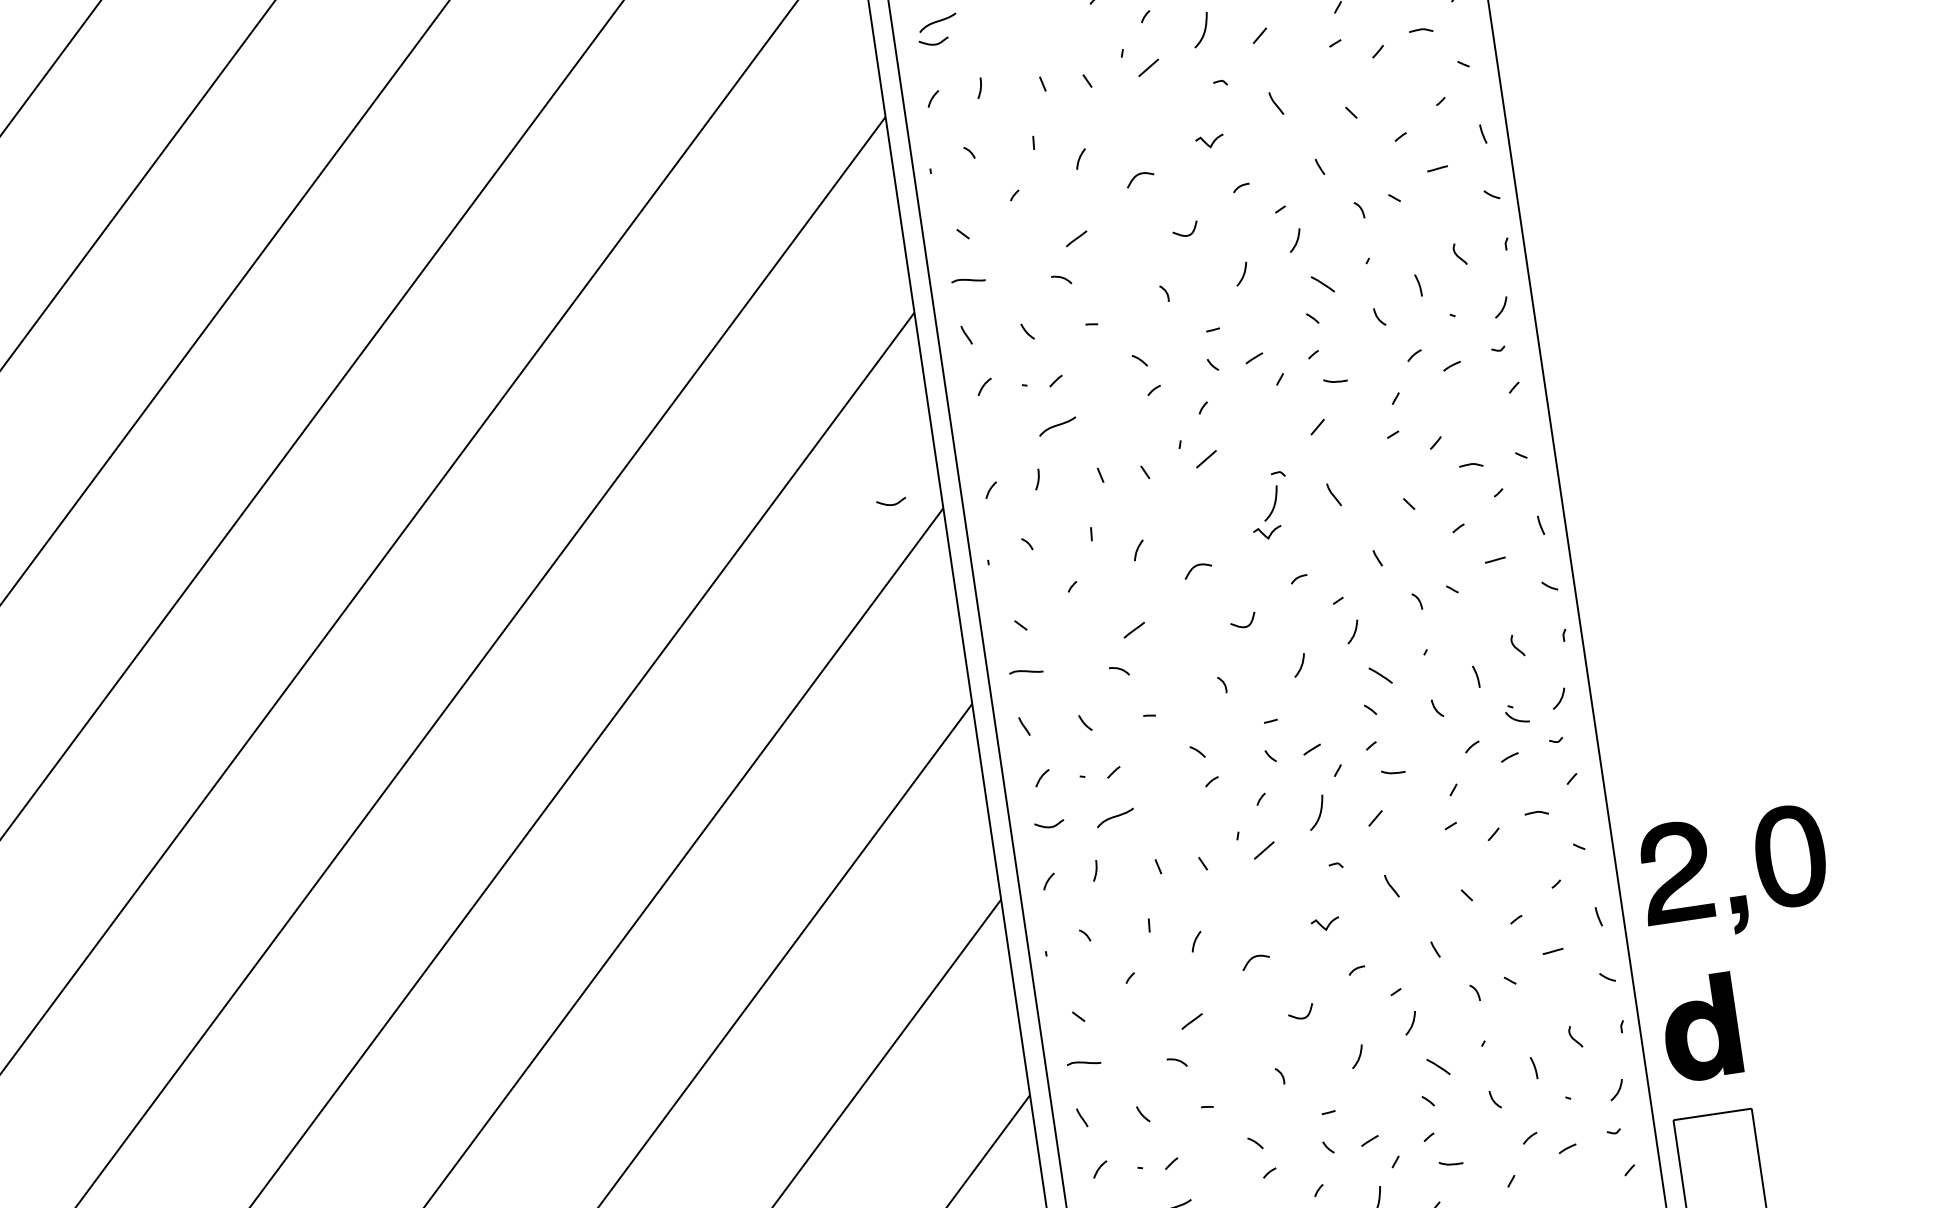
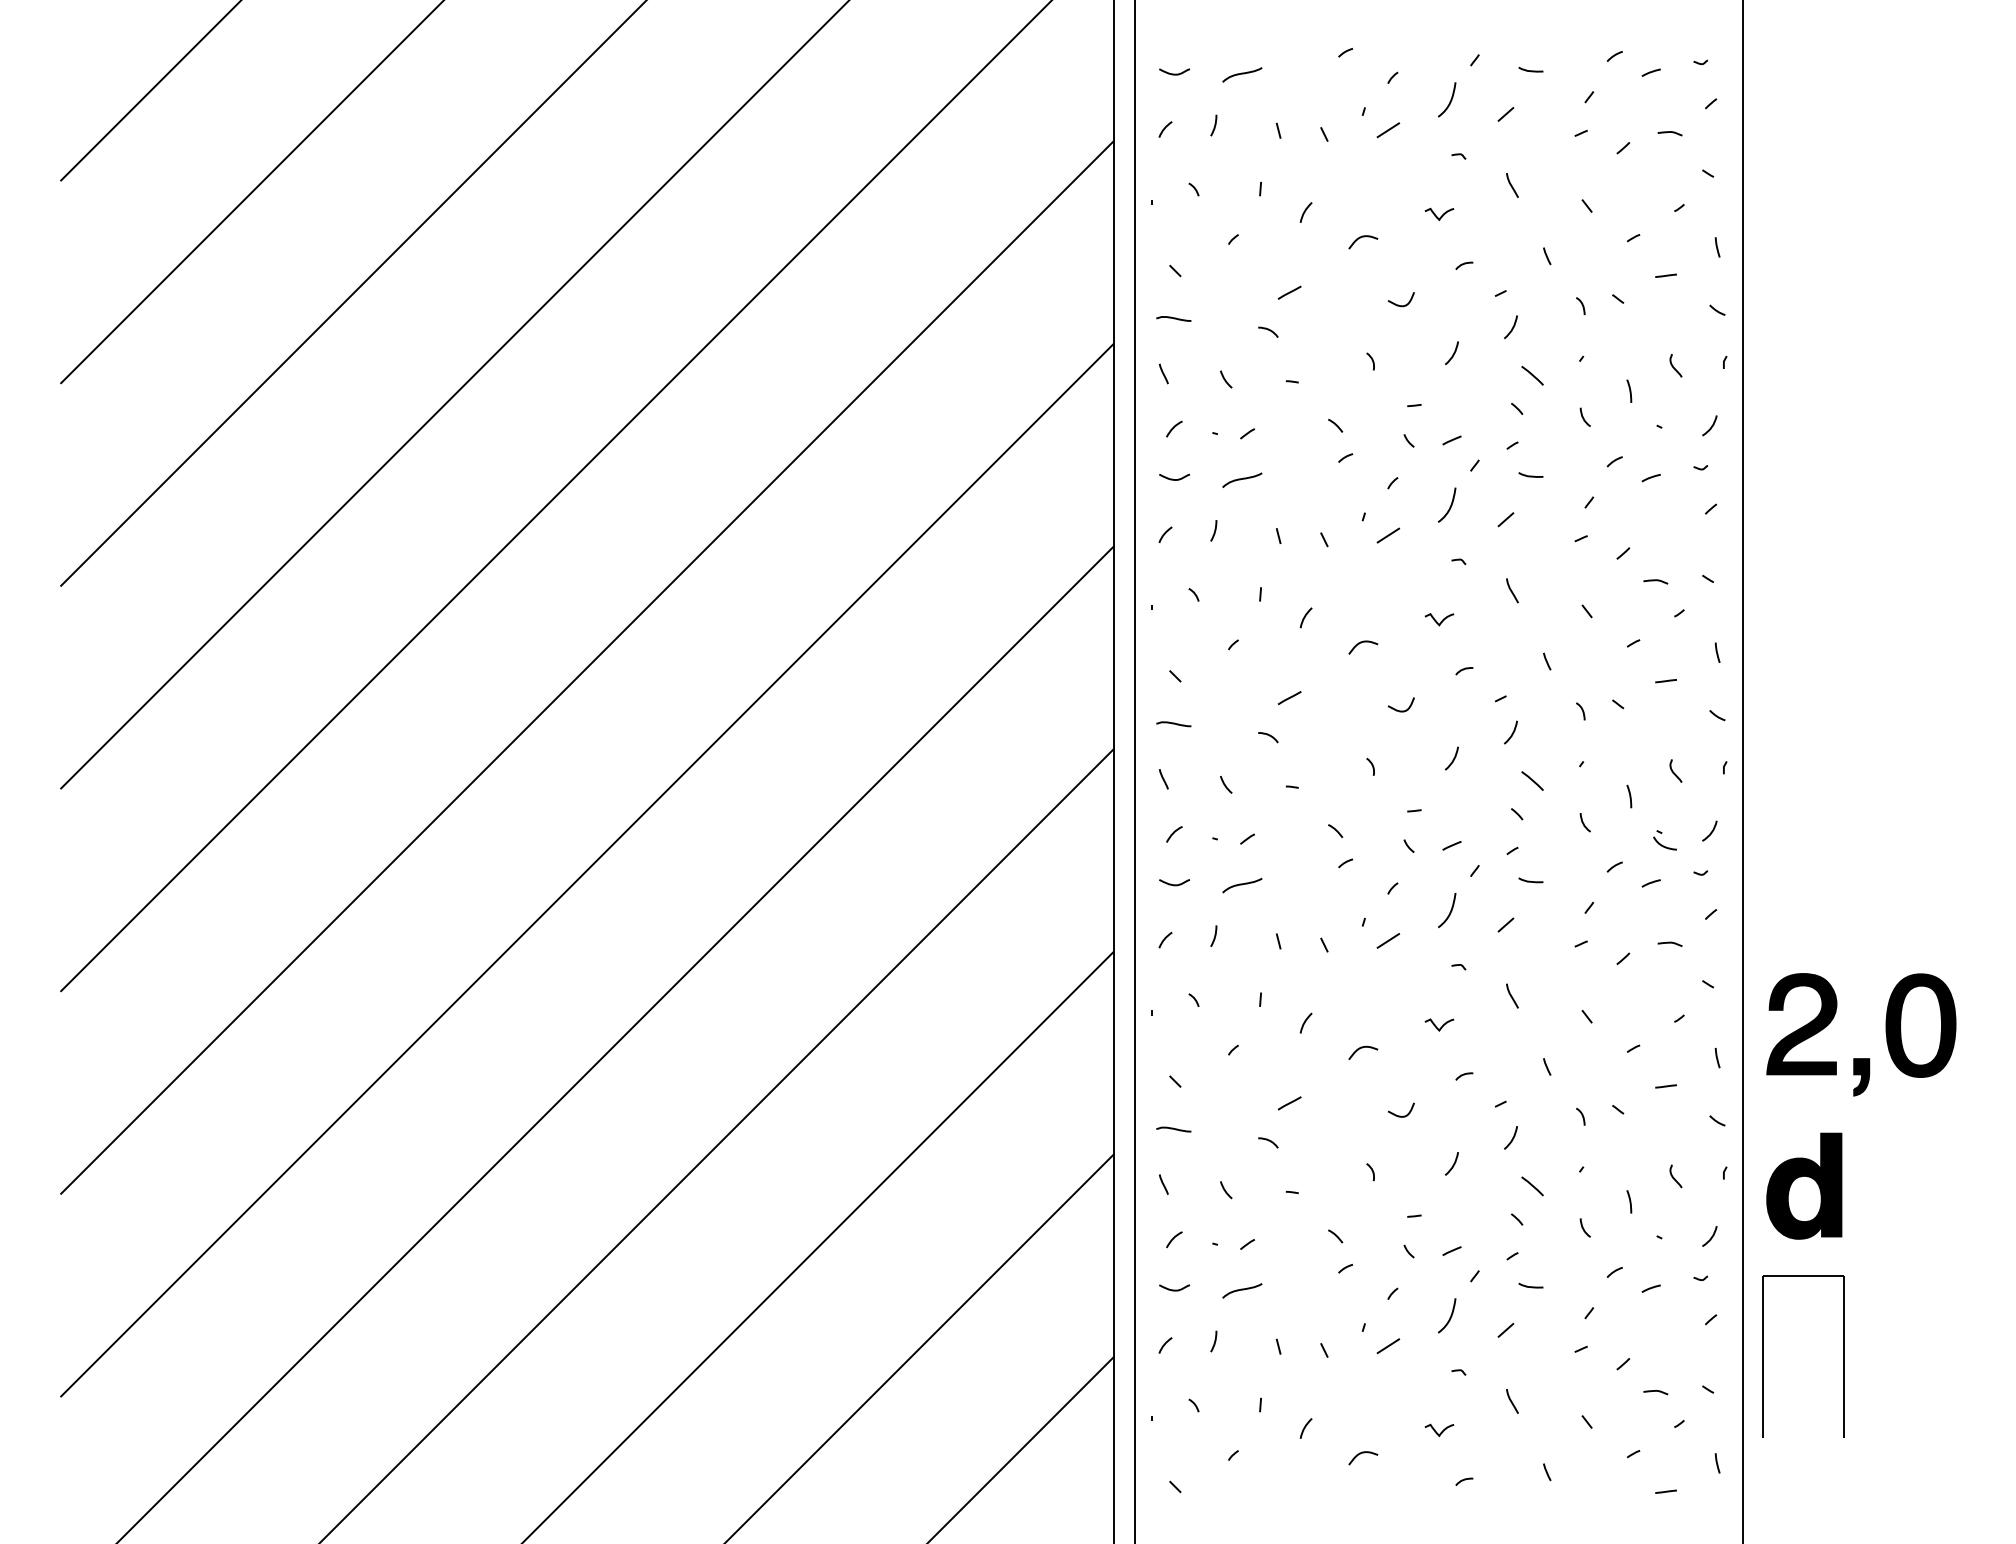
curve: (937, 22) -> (1242, 74), moved
curve: (1274, 502) -> (1450, 504), moved
curve: (889, 503) -> (1172, 478), moved

